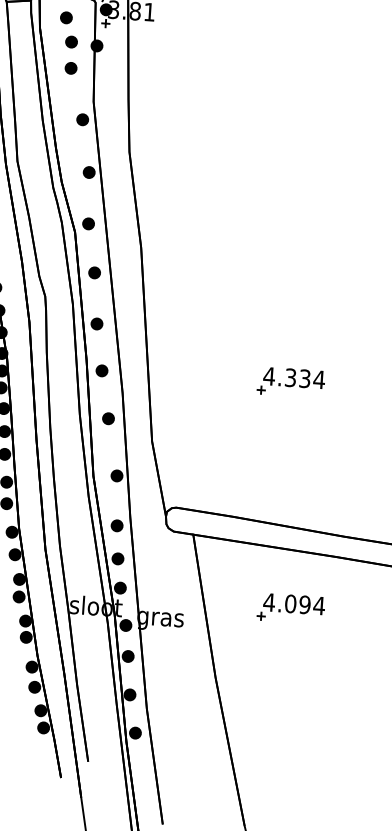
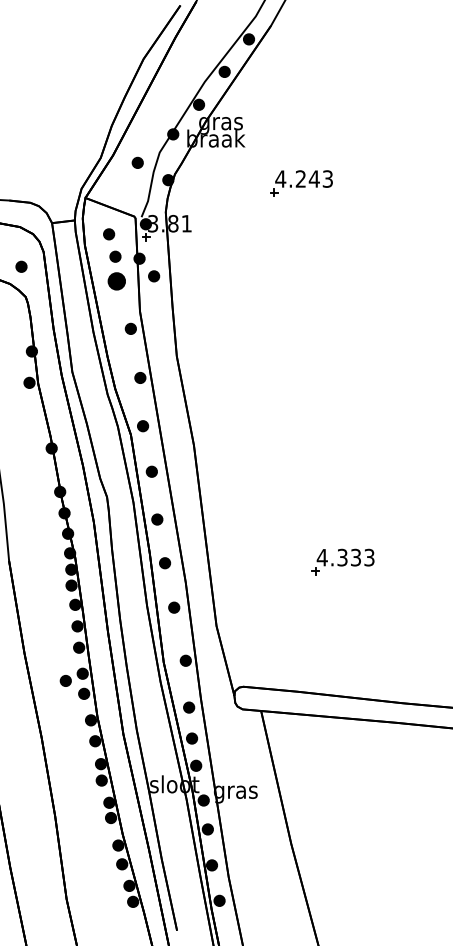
part: (111, 65) -> (154, 276), added
part: (70, 68) -> (116, 281), size x1.6
text: (318, 379) -> (368, 557), 4.334 -> 4.333
part: (290, 609) -> (357, 774), removed

